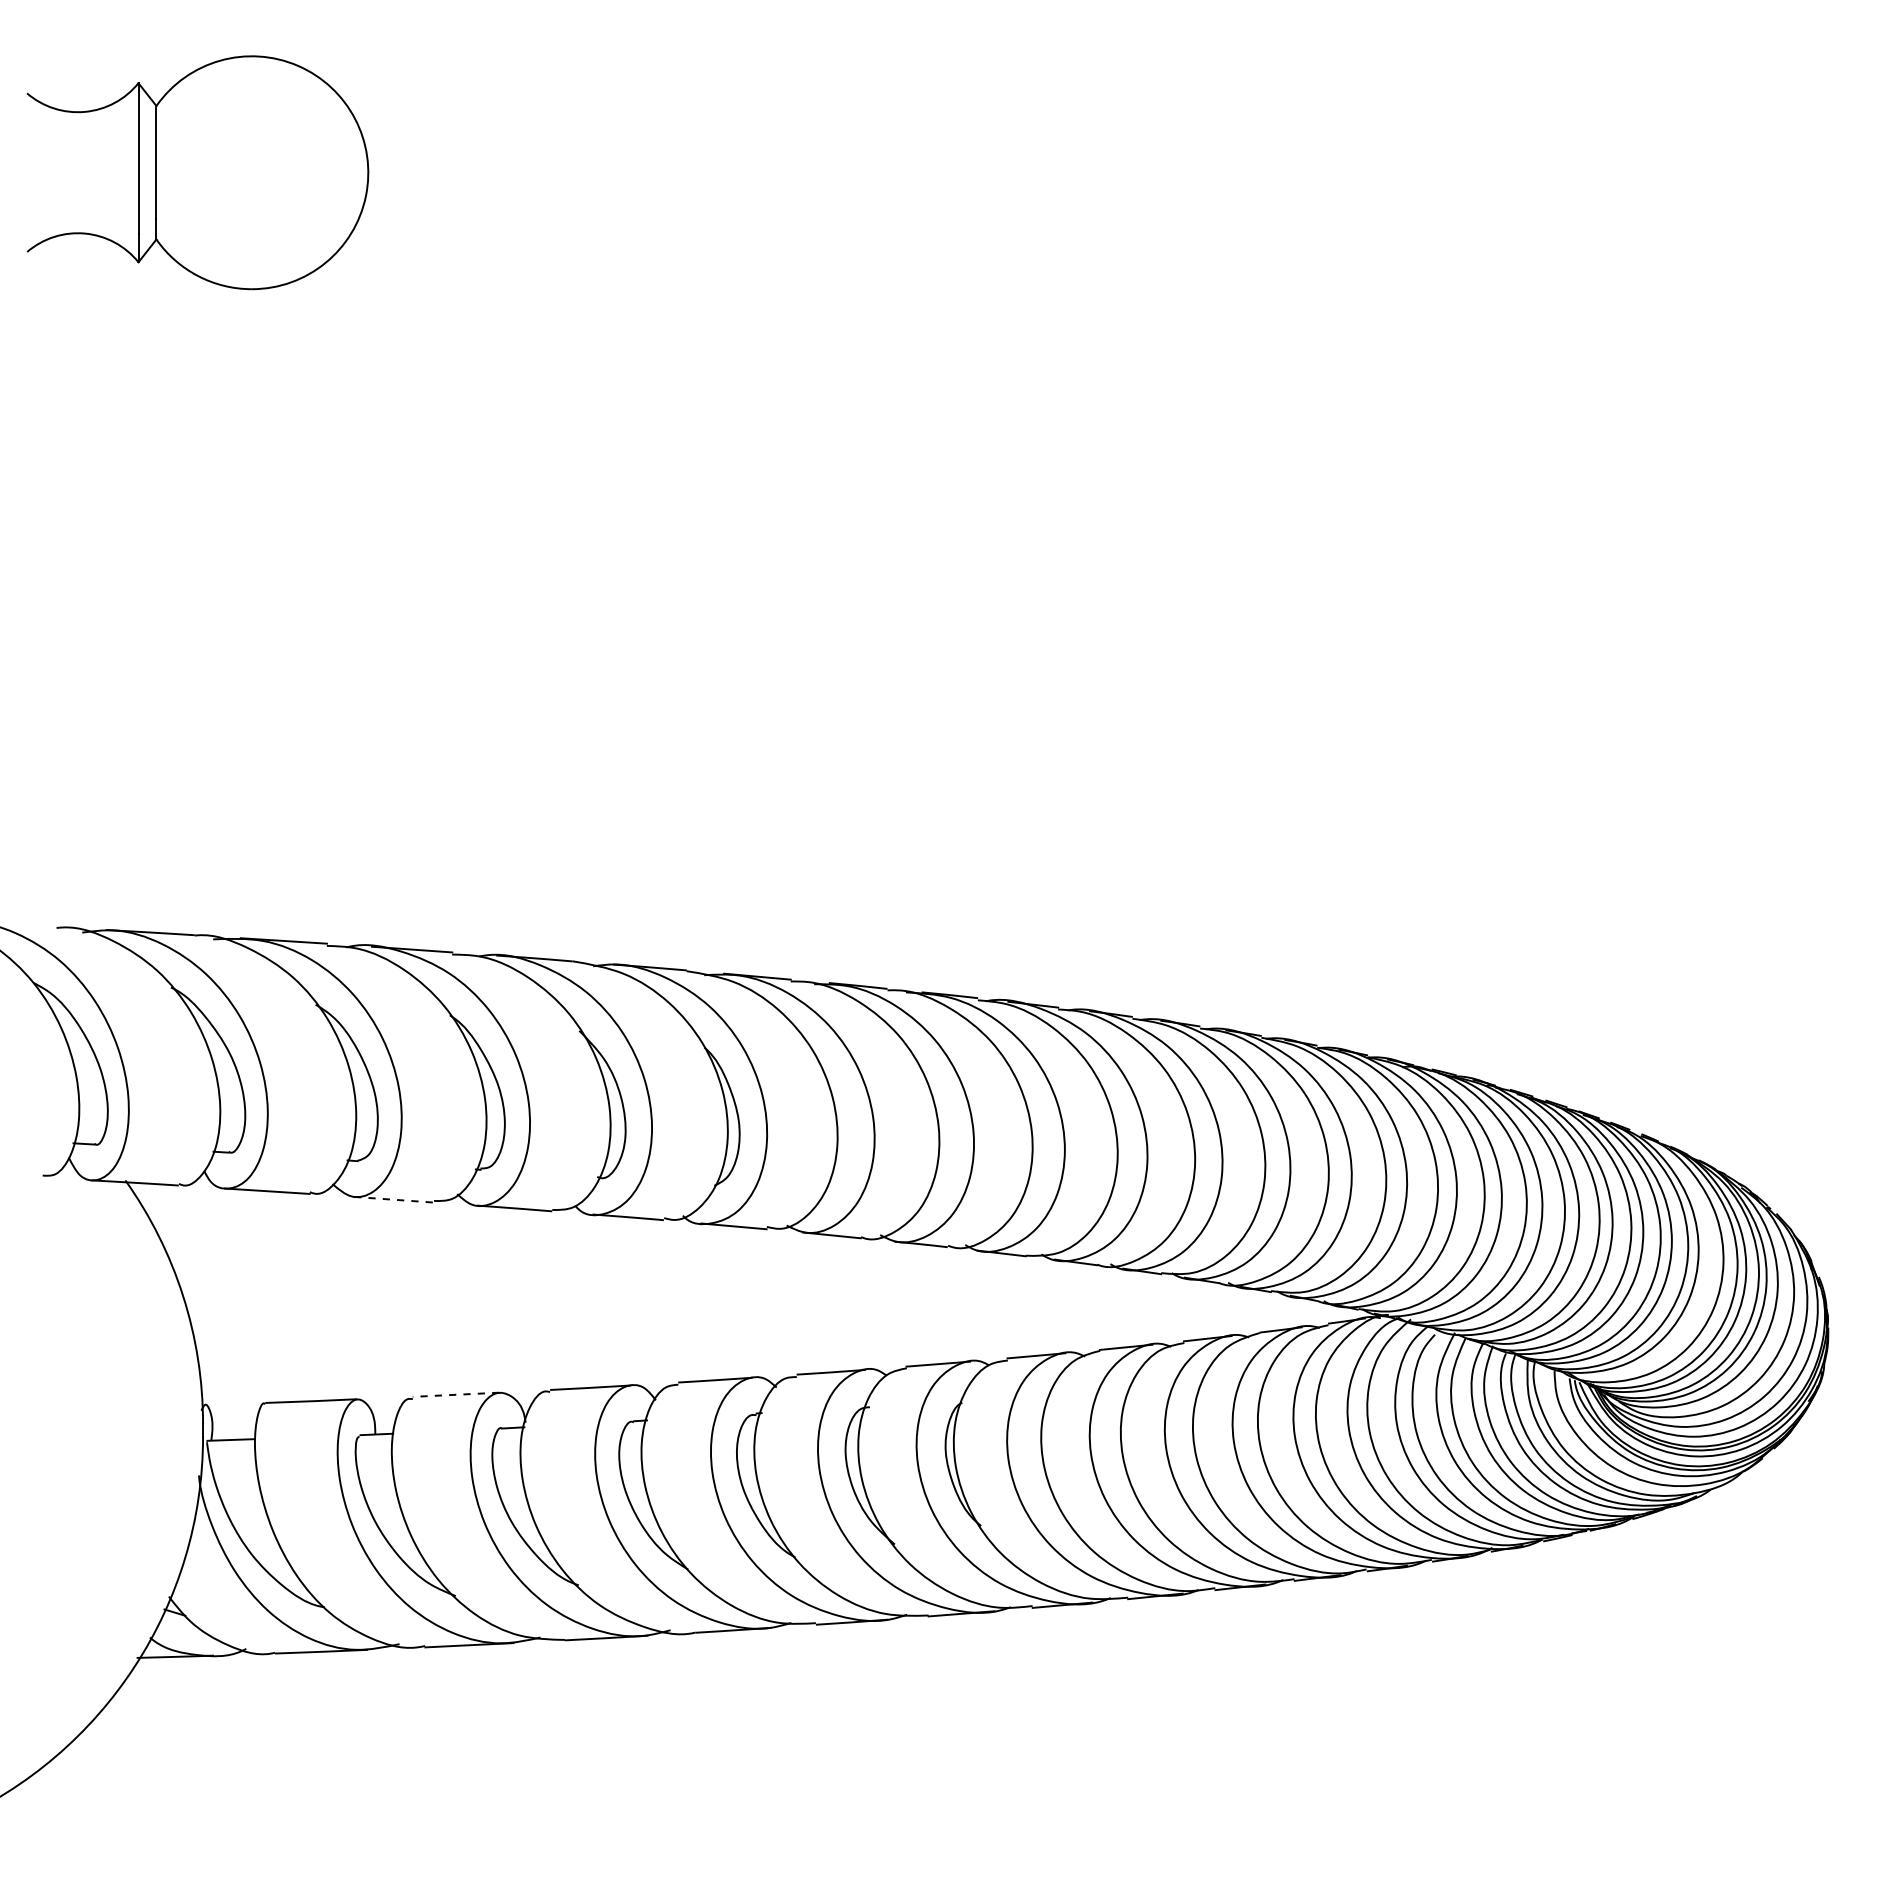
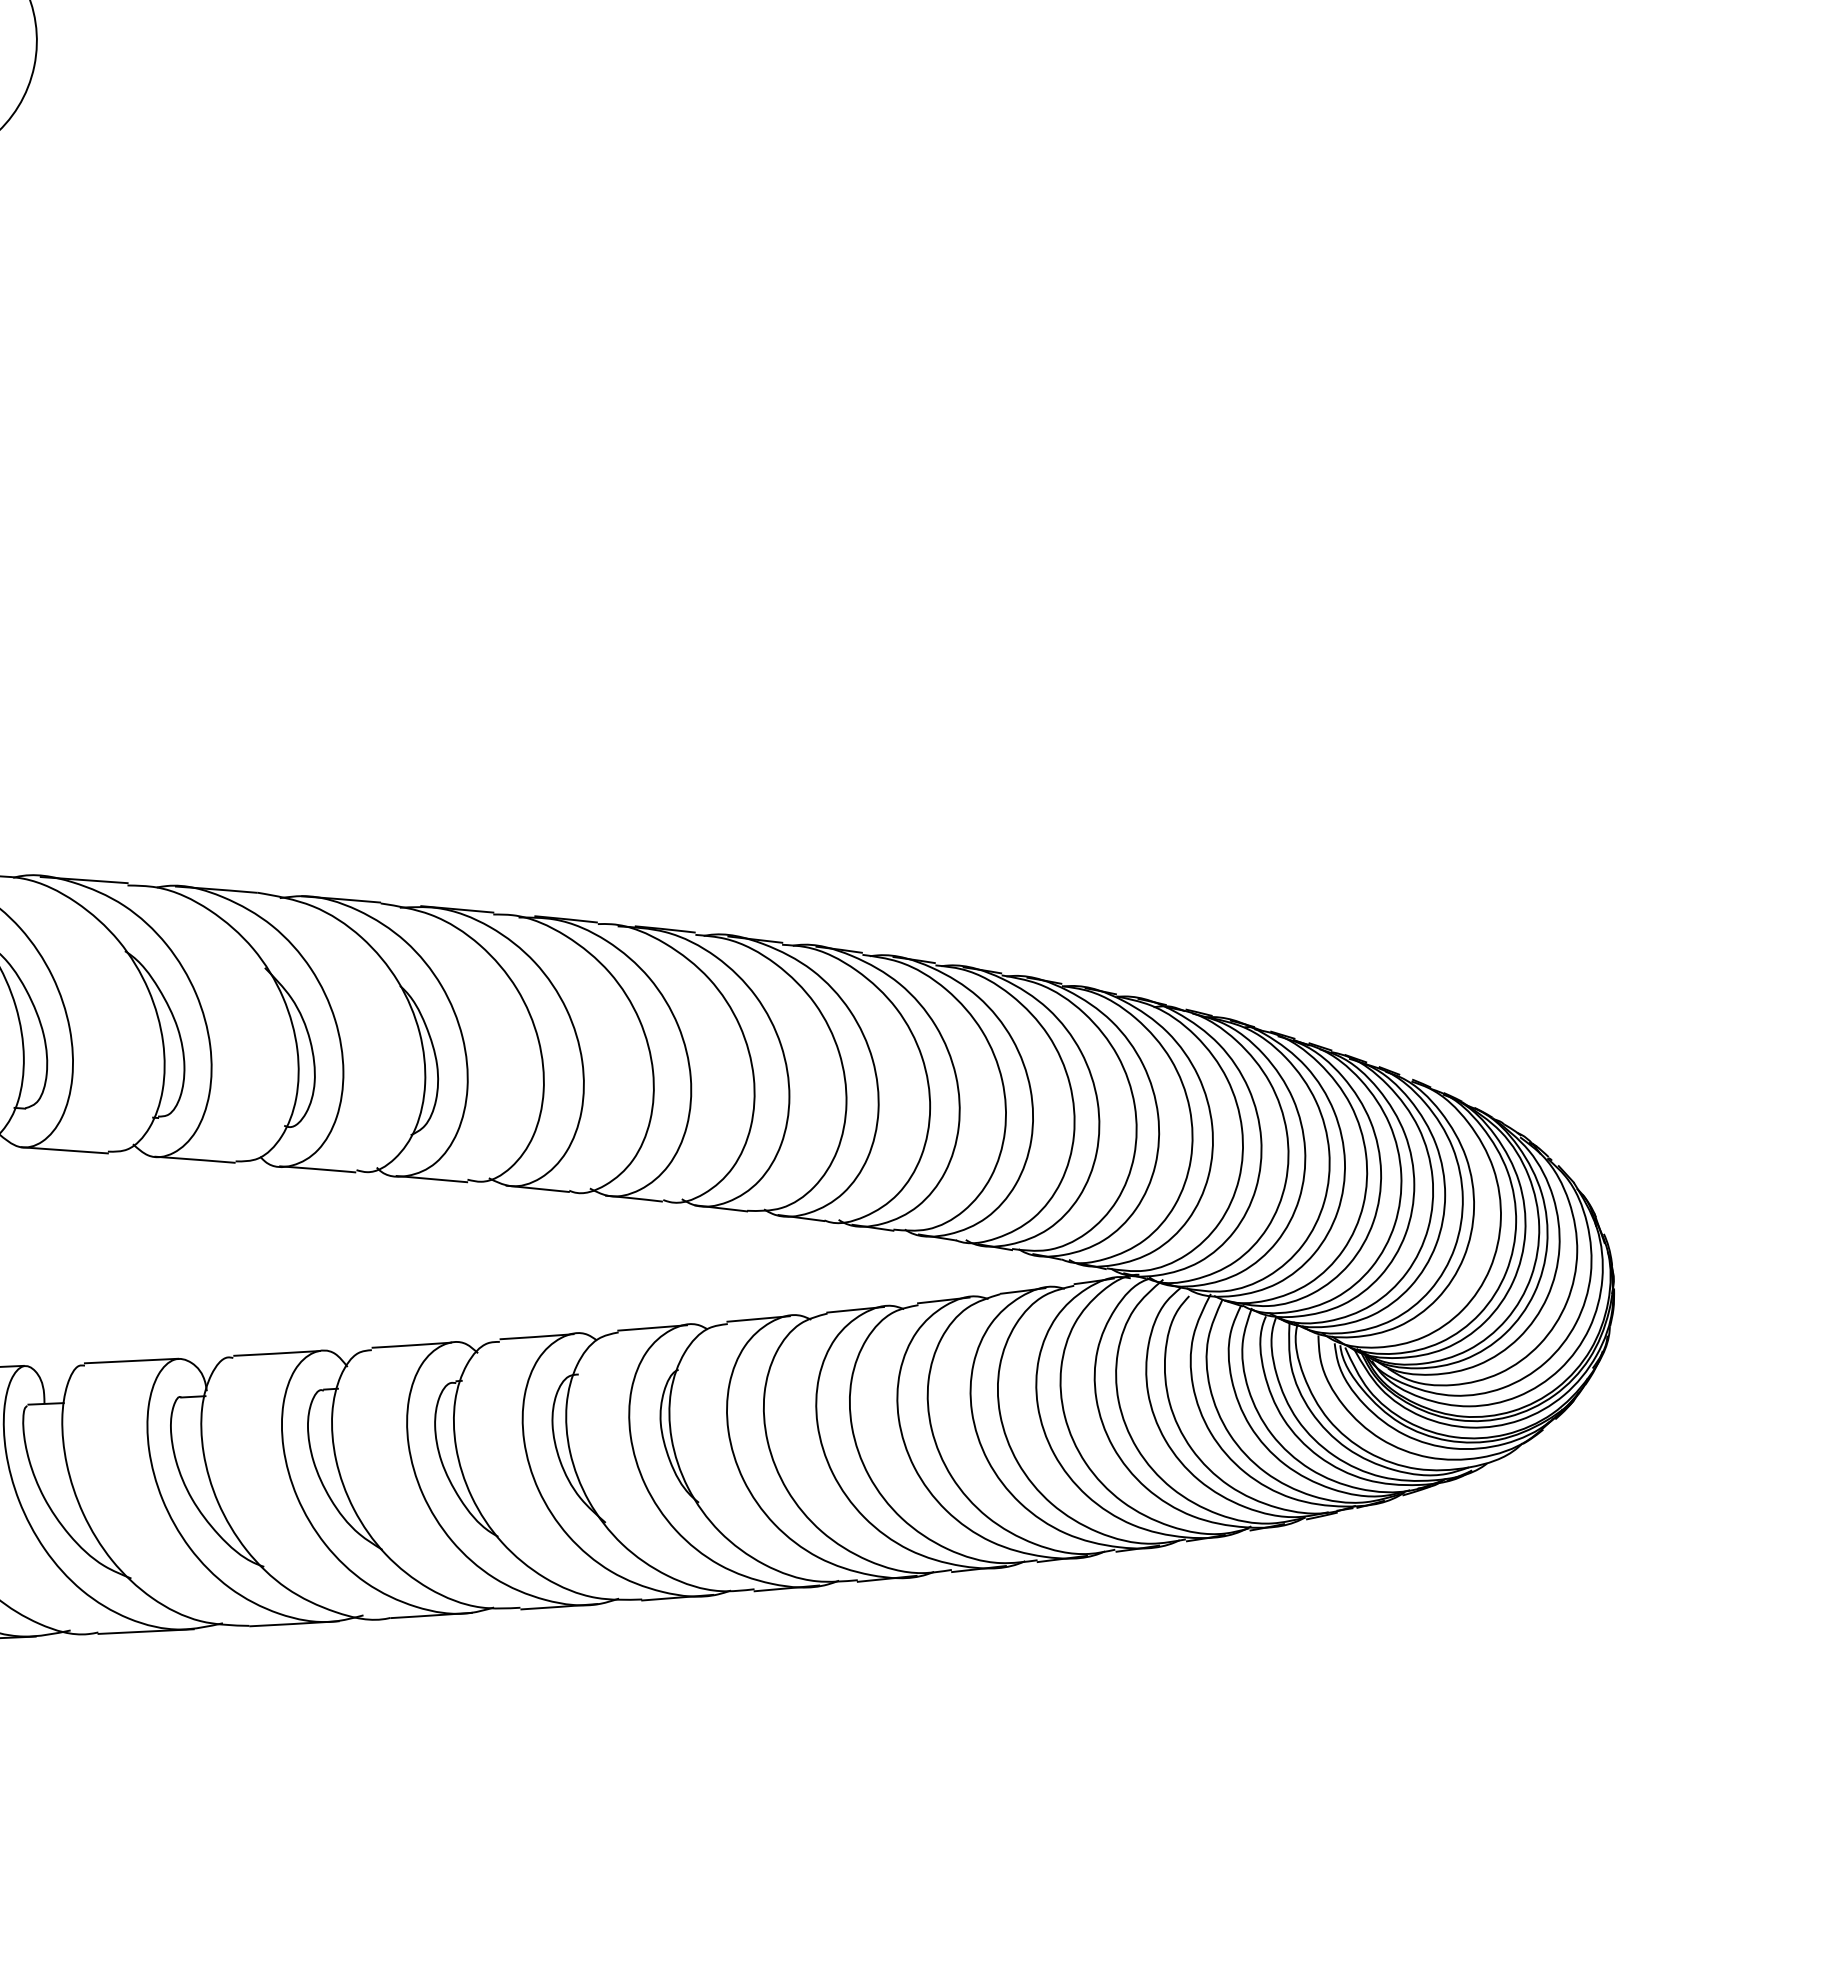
line: (394, 1199) -> (65, 1150), dashed -> solid
line: (455, 1394) -> (131, 1360), dashed -> solid

